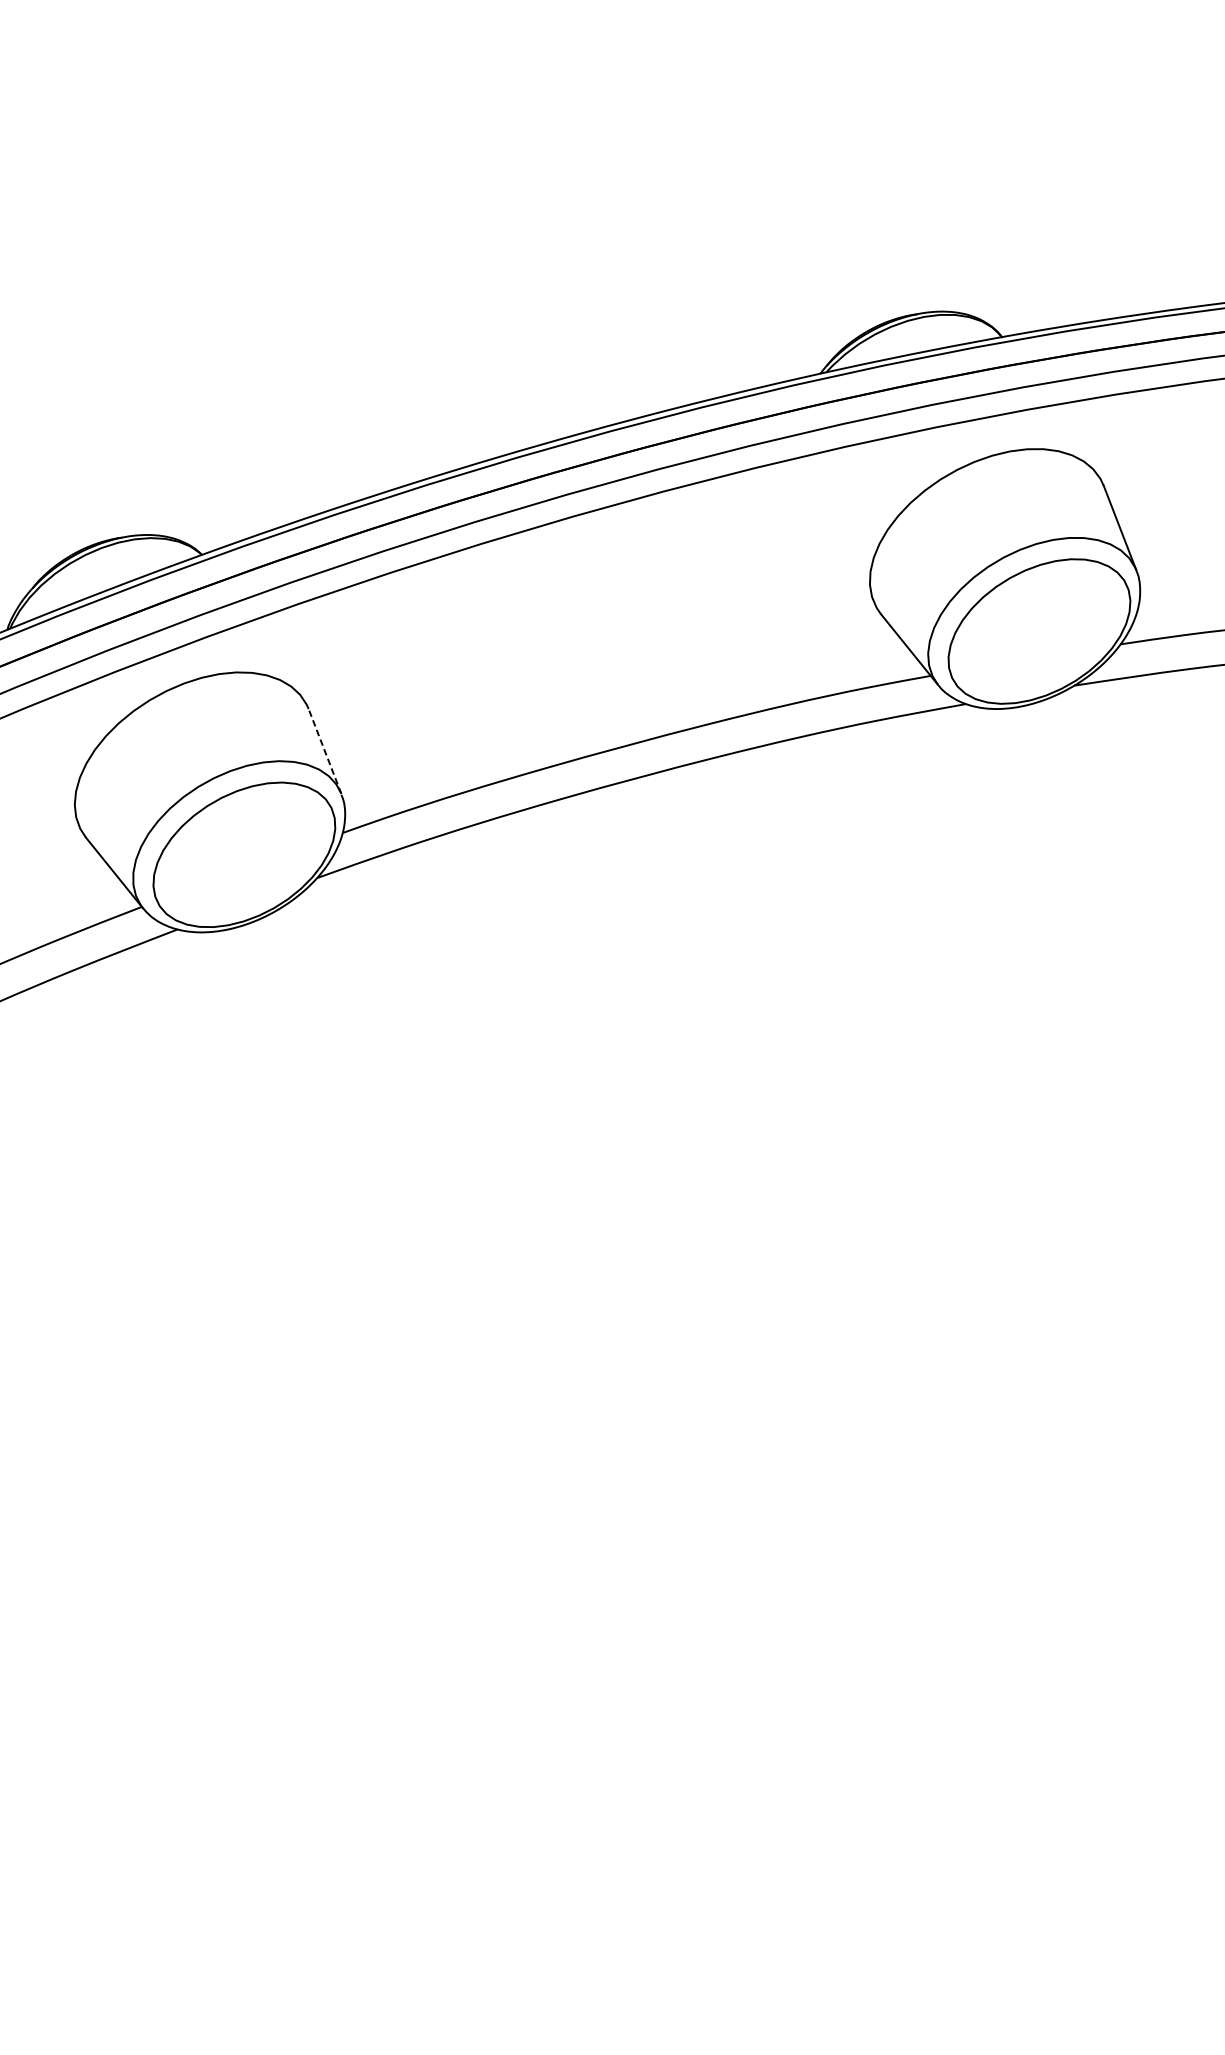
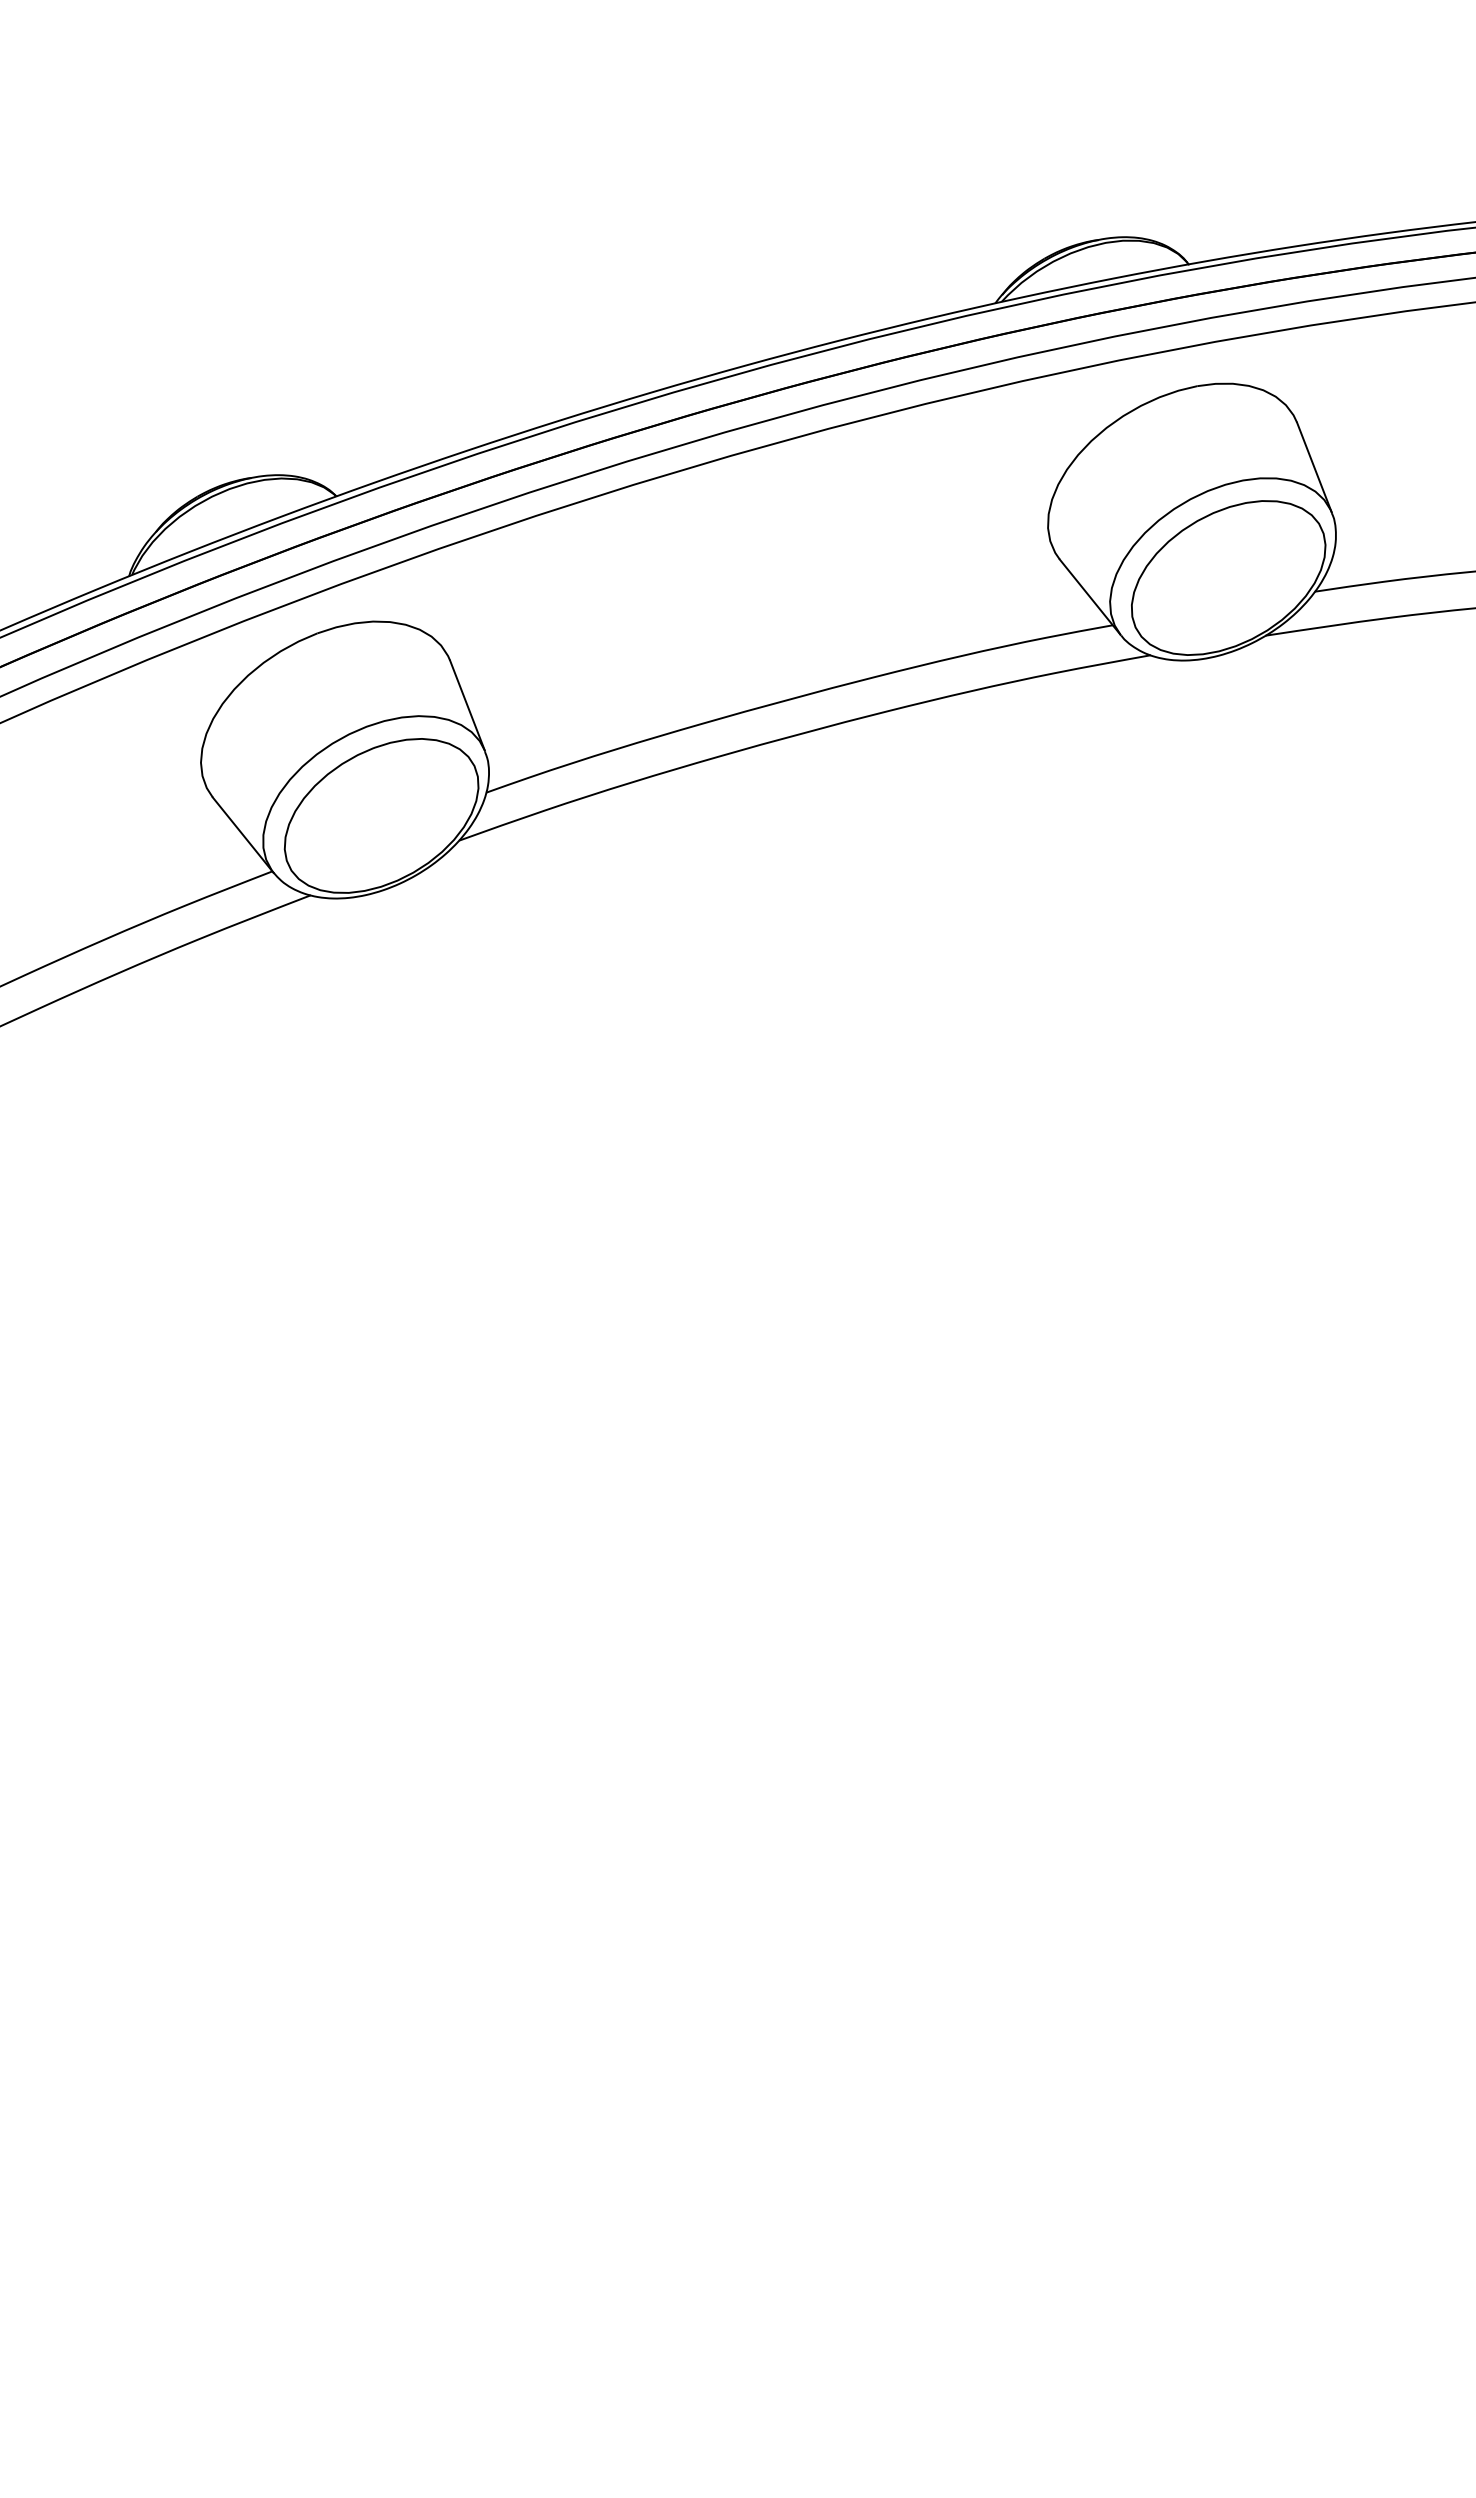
line: (324, 751) -> (467, 705), dashed -> solid

